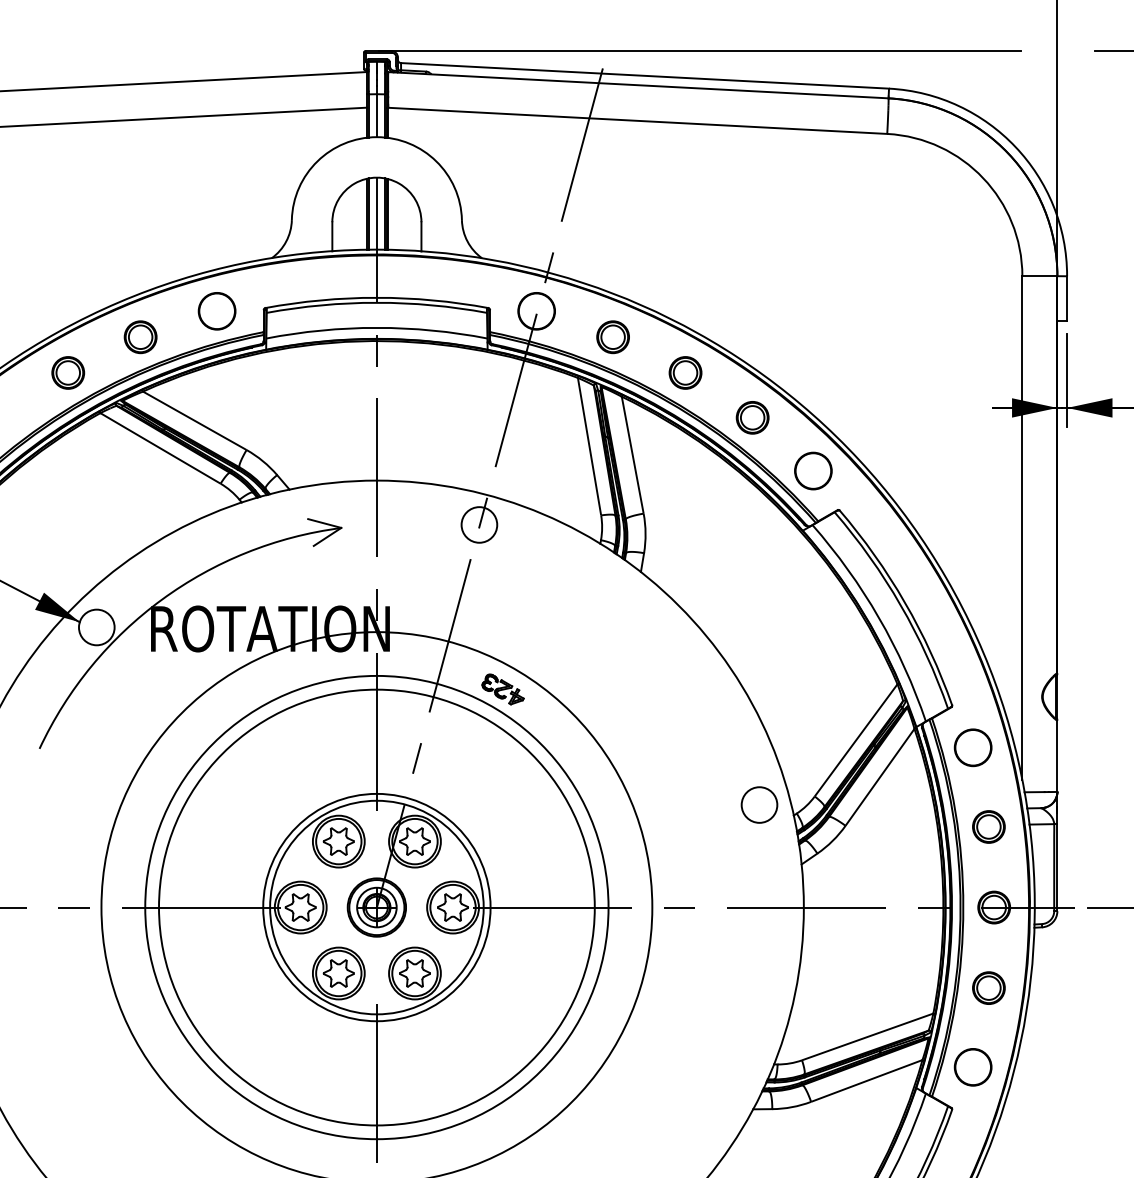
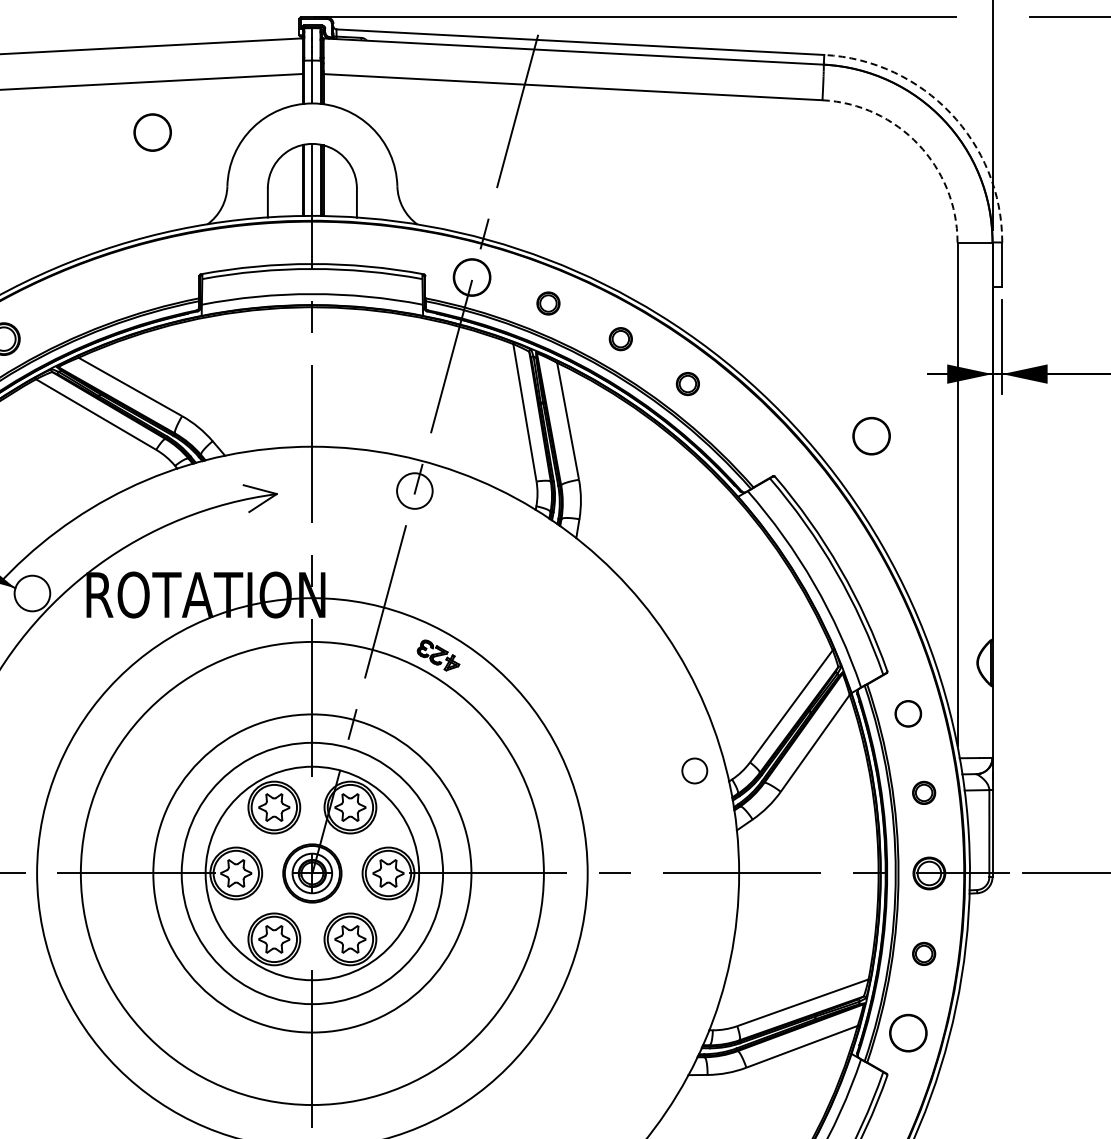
arc: (1015, 146) -> (950, 112), solid -> dashed
arc: (983, 178) -> (918, 144), solid -> dashed
part: (216, 311) -> (152, 132), moved
part: (140, 337) -> (76, 303), removed
part: (612, 337) -> (547, 303), size x0.7
part: (685, 372) -> (620, 338), size x0.7
part: (752, 417) -> (687, 383), size x0.7
part: (813, 470) -> (871, 435), moved
part: (972, 747) -> (907, 713), size x0.7
circle: (759, 804) -> (694, 770), size x0.7
part: (988, 826) -> (923, 792), size x0.7
circle: (376, 907) -> (311, 873), size x0.6
circle: (376, 907) -> (311, 873), size x1.4
part: (988, 987) -> (923, 953), size x0.7

